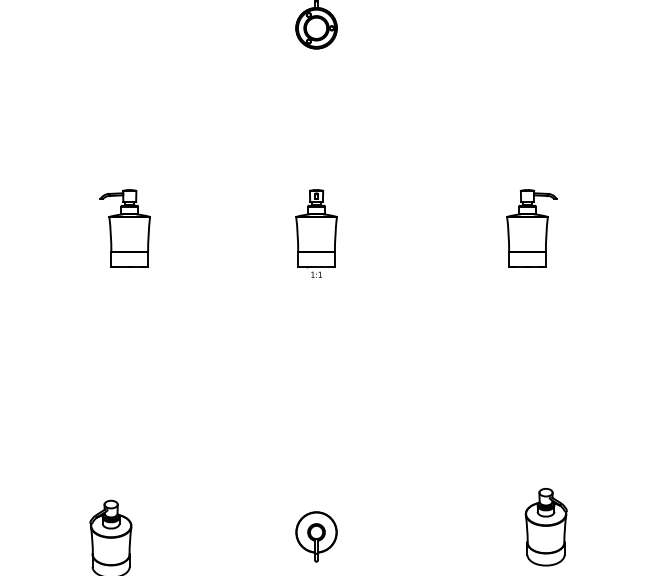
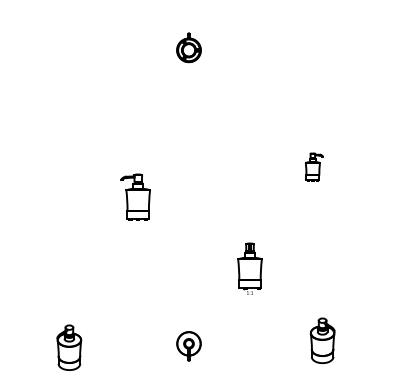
part: (125, 227) -> (135, 196), moved
part: (532, 227) -> (314, 166), size x0.6
part: (315, 232) -> (249, 268), moved

